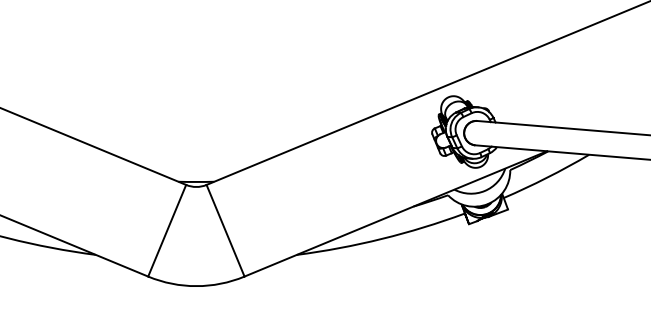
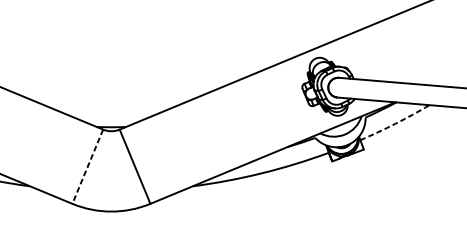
arc: (547, 177) -> (395, 123), solid -> dashed
line: (167, 230) -> (88, 166), solid -> dashed

